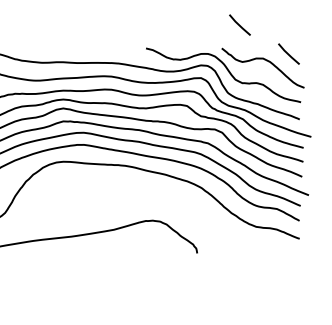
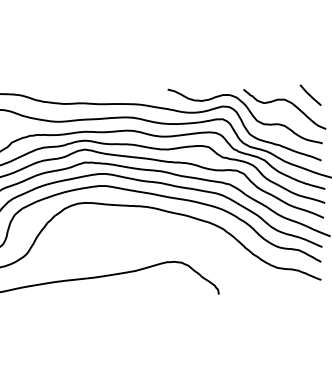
line: (239, 24) -> (261, 65), removed

